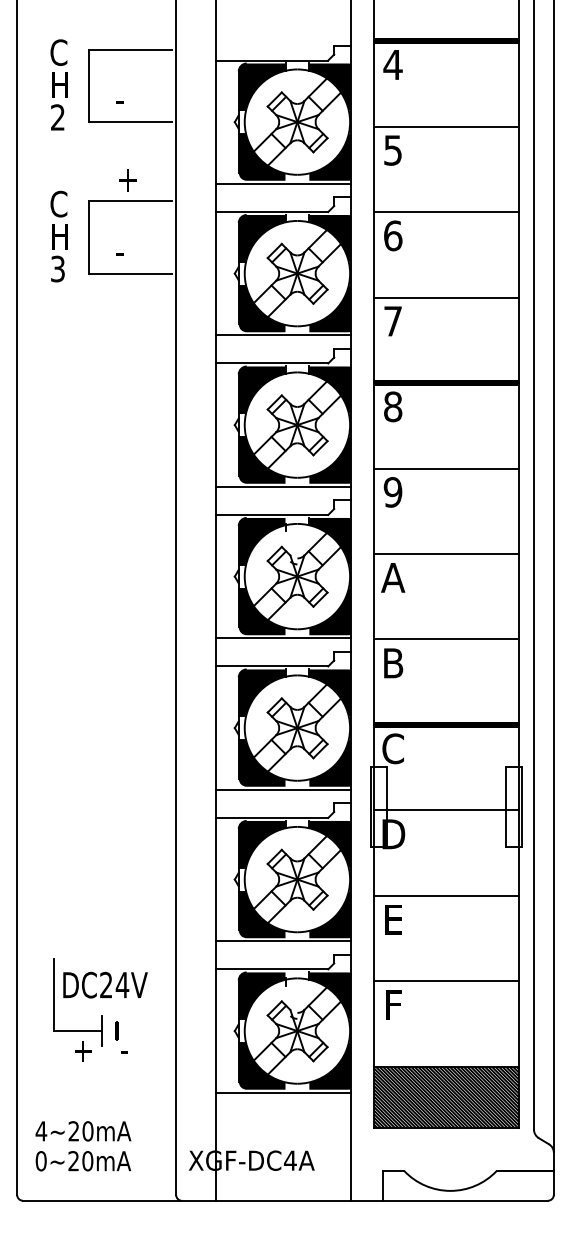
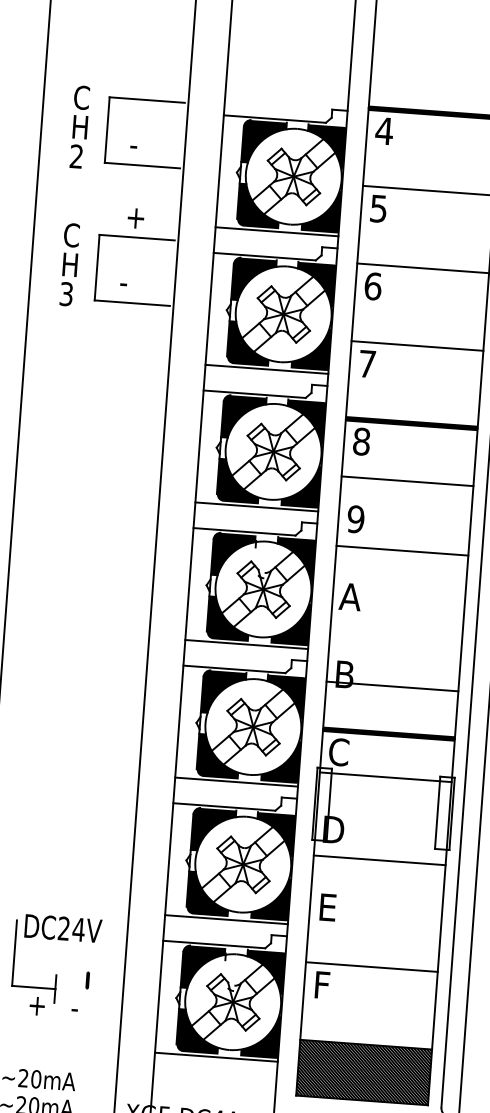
line: (446, 468) -> (407, 481), moved
line: (446, 554) -> (402, 551), moved
line: (446, 639) -> (392, 686), moved
line: (446, 810) -> (385, 777), moved
line: (446, 895) -> (379, 859), moved
text: (105, 984) -> (63, 928), moved
line: (116, 1030) -> (86, 979), moved

